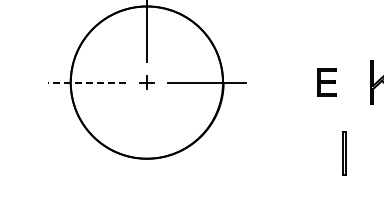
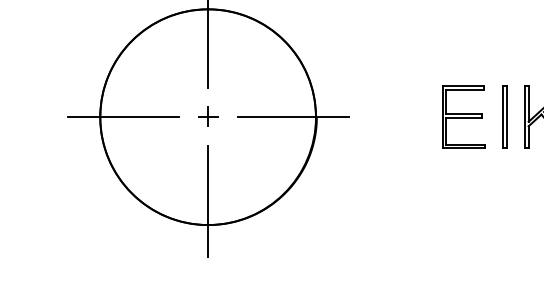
line: (86, 82) -> (122, 117), dashed -> solid
part: (326, 82) -> (462, 117), size x1.67
line: (146, 142) -> (207, 202), added
line: (343, 153) -> (503, 117), moved

